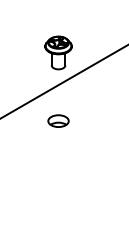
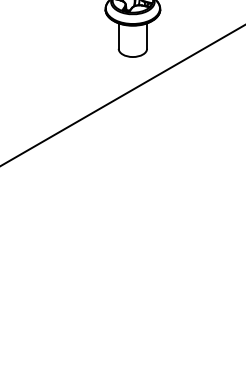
part: (58, 120) -> (132, 163), removed

